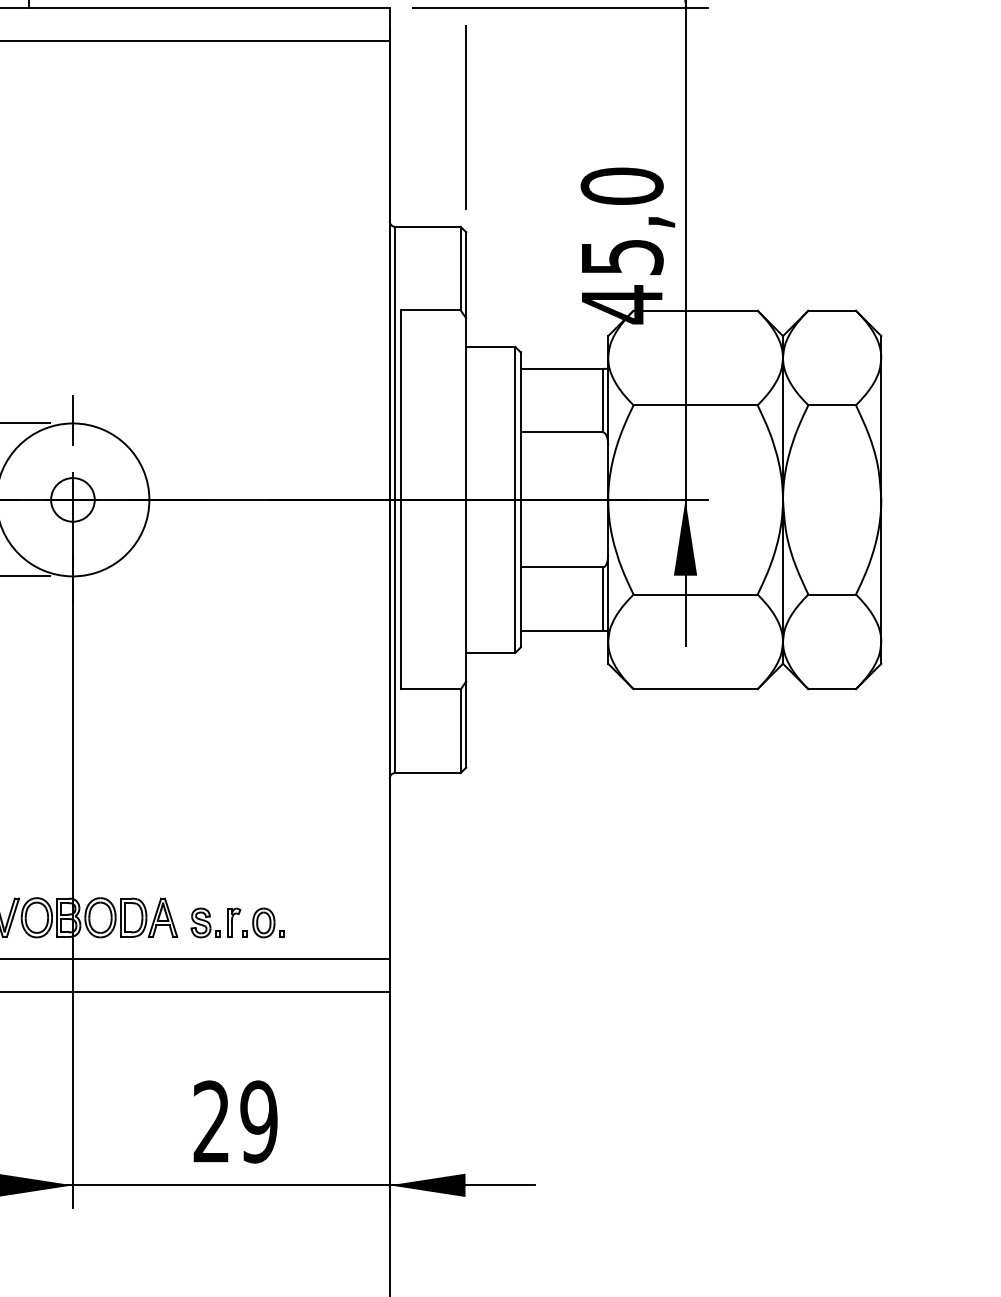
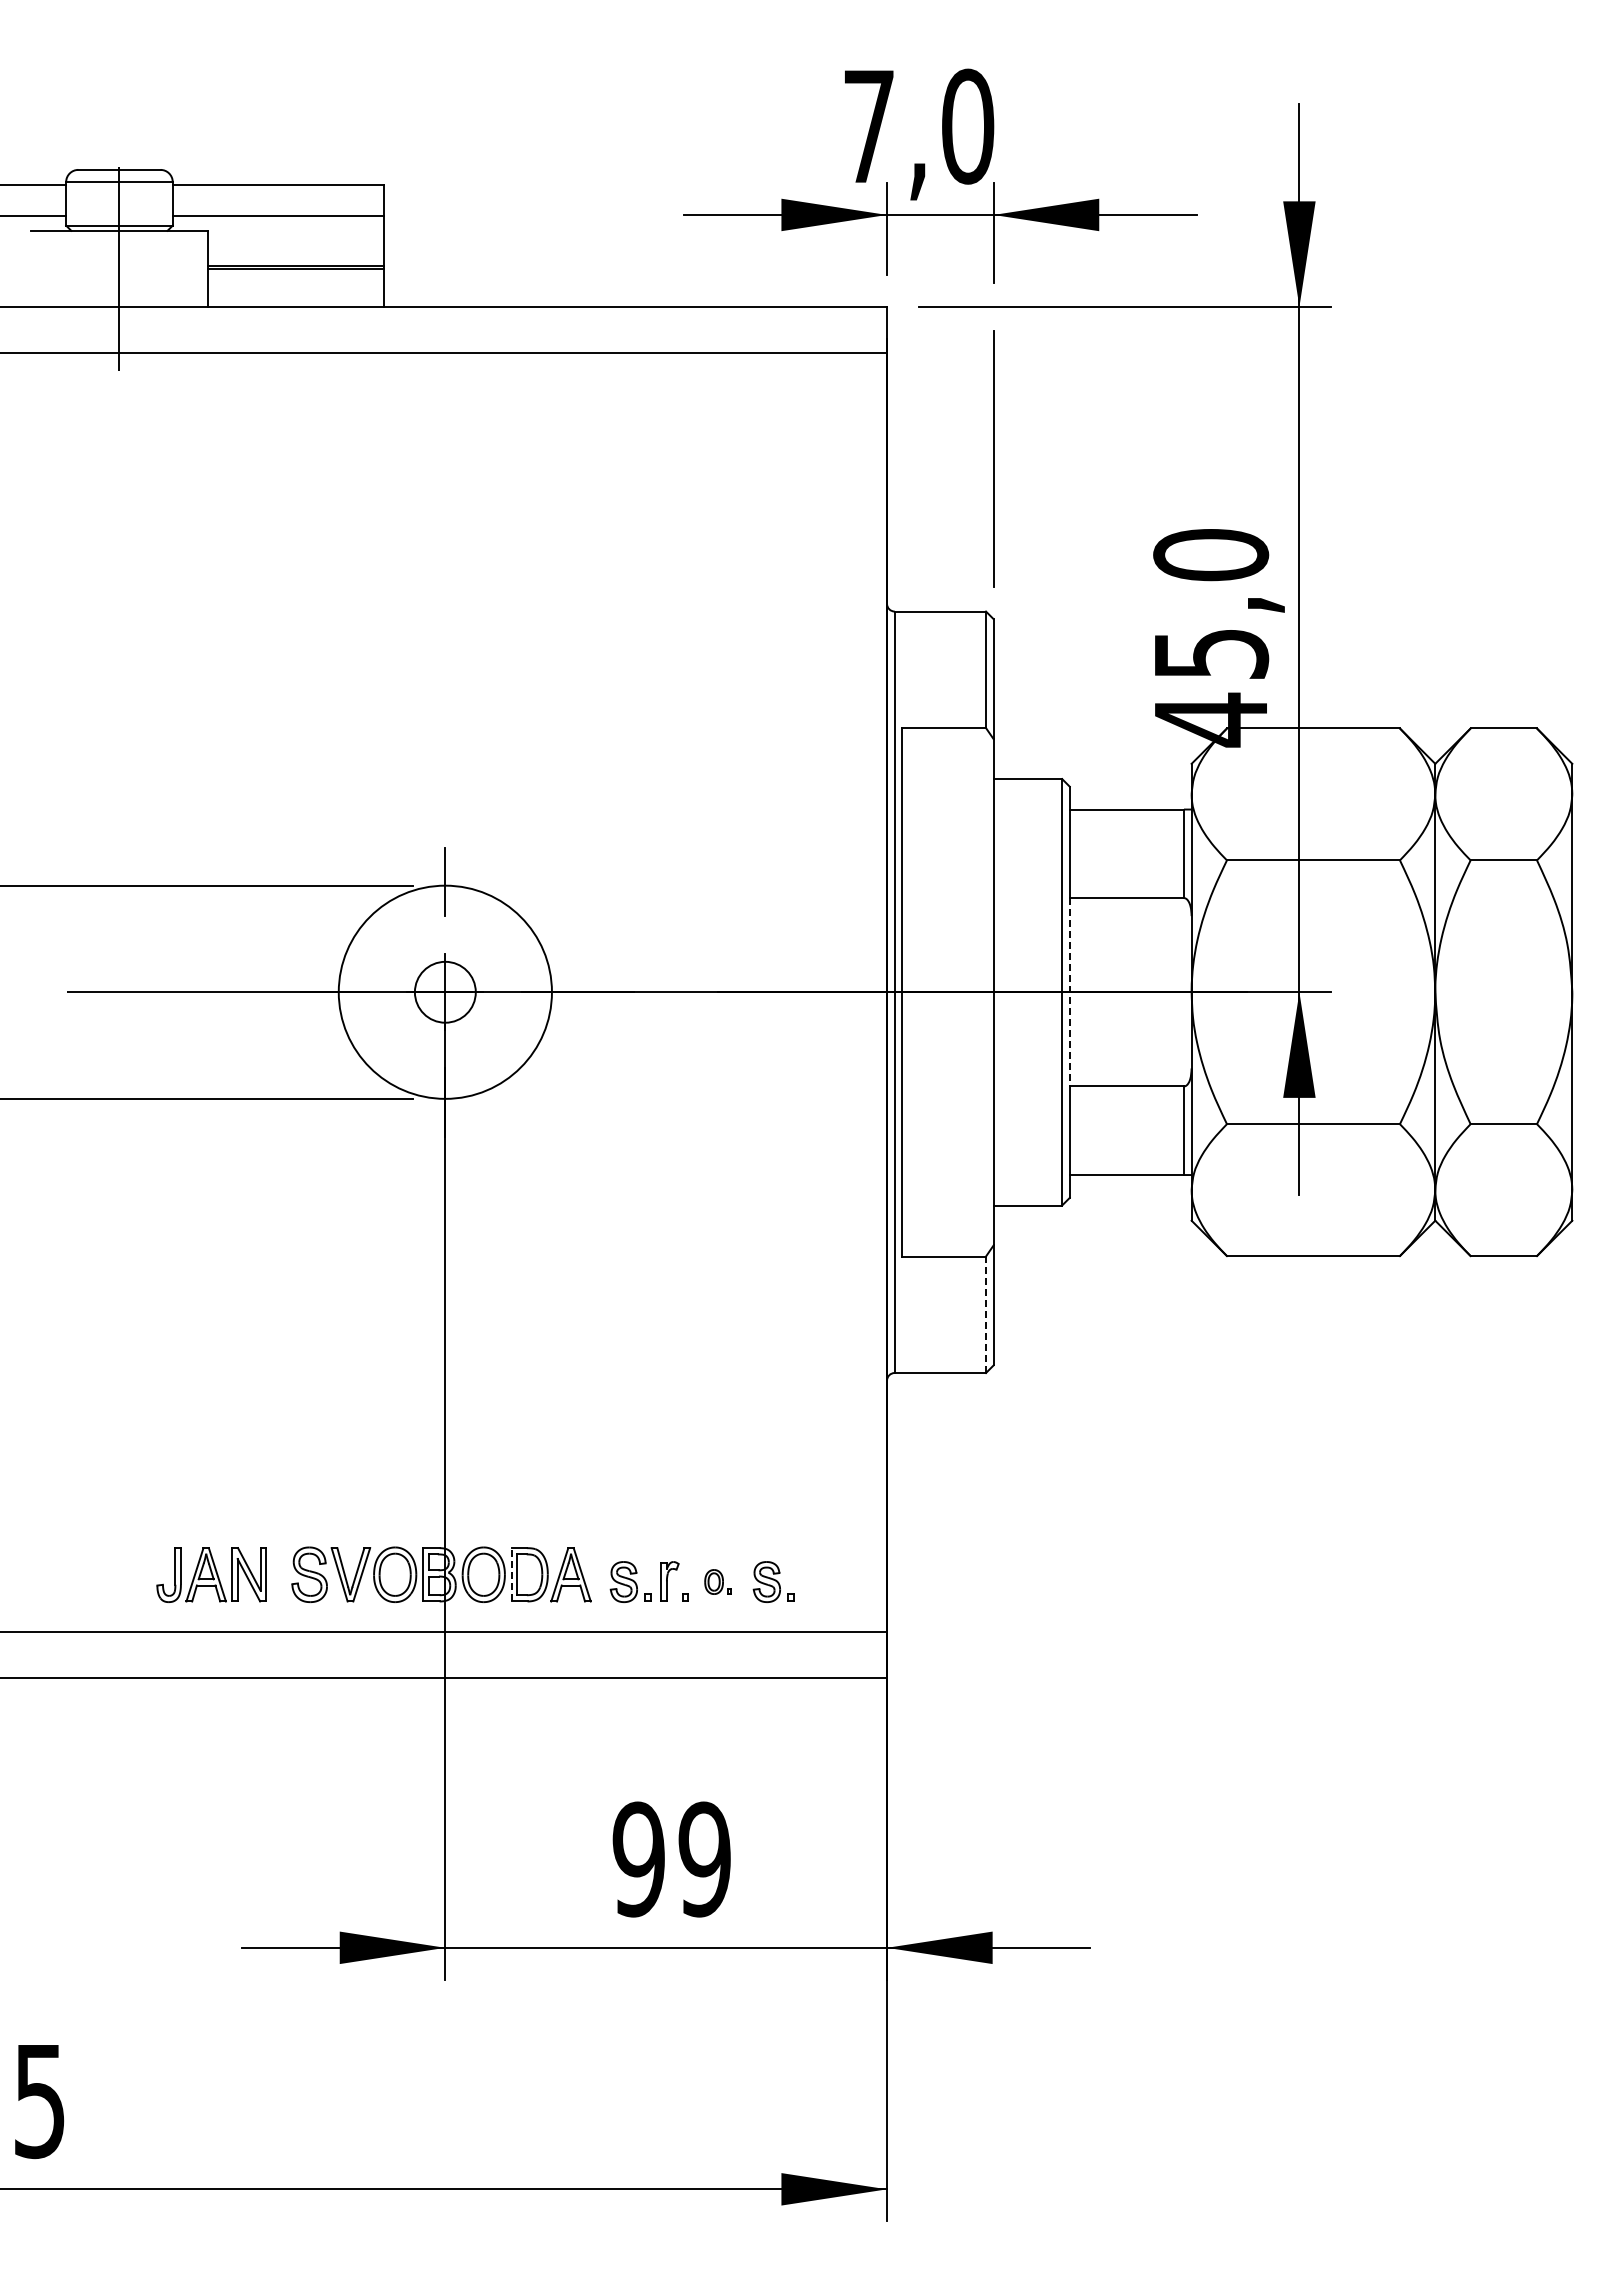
line: (520, 500) -> (1069, 992), solid -> dashed
line: (461, 731) -> (986, 1314), solid -> dashed
line: (120, 917) -> (511, 1574), solid -> dashed
part: (268, 922) -> (717, 1581), size x0.6
part: (308, 922) -> (773, 1581), added
text: (211, 1121) -> (638, 1859), 29 -> 99

